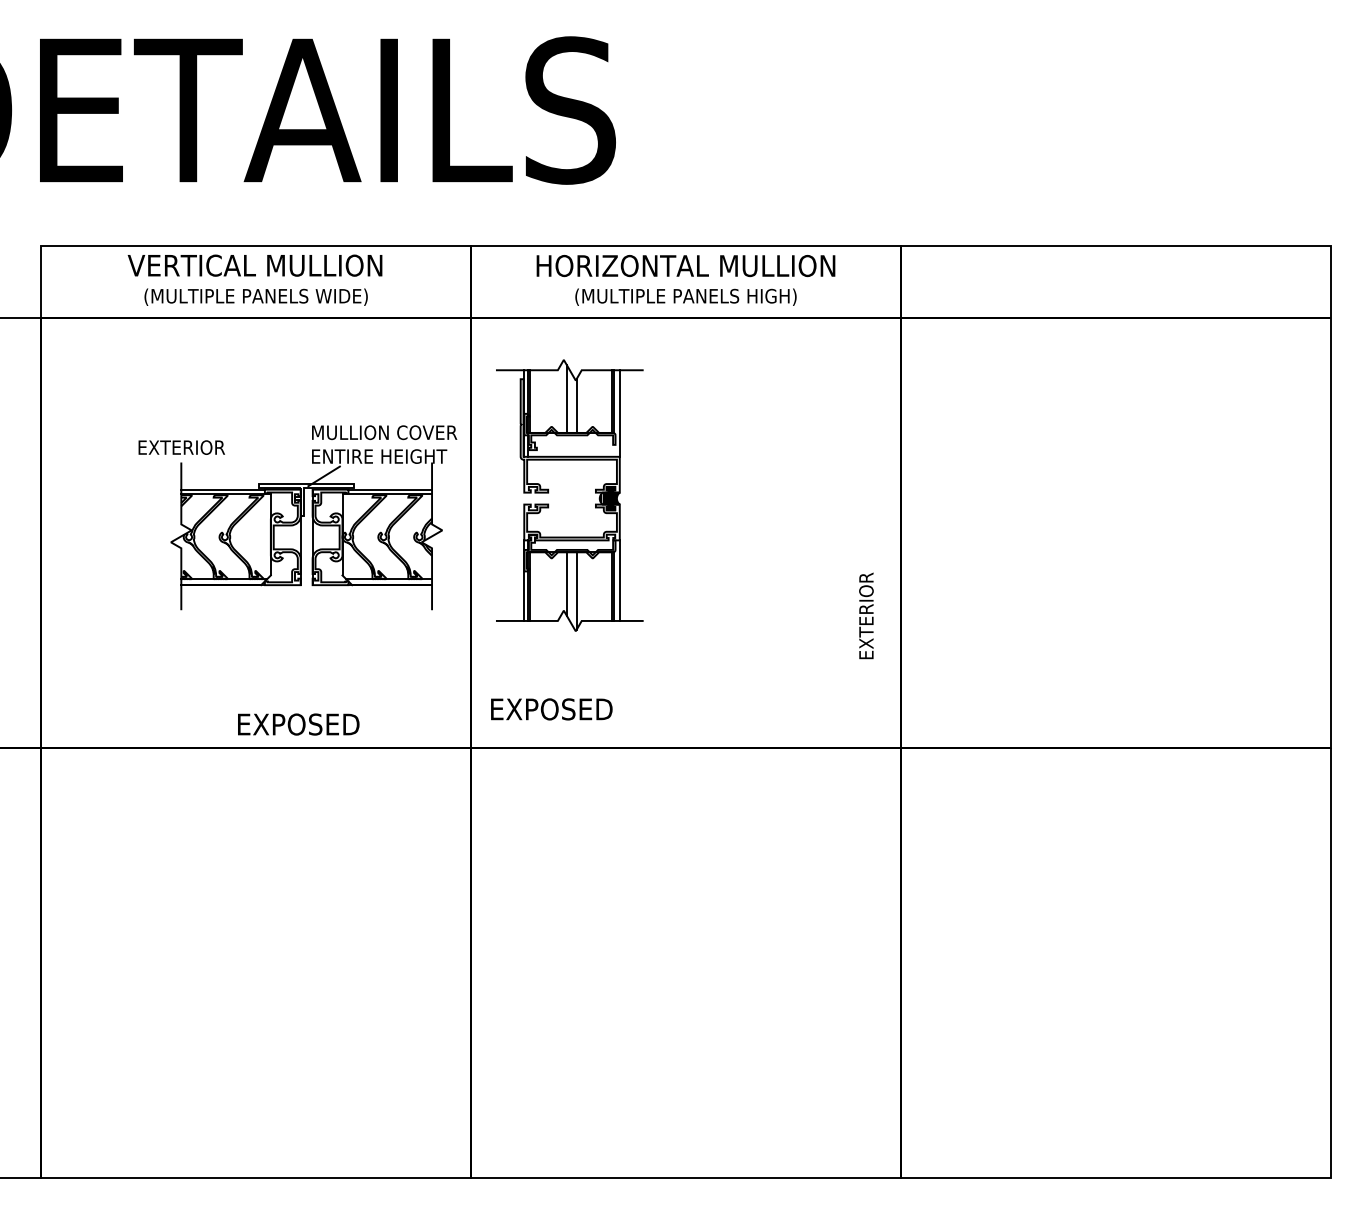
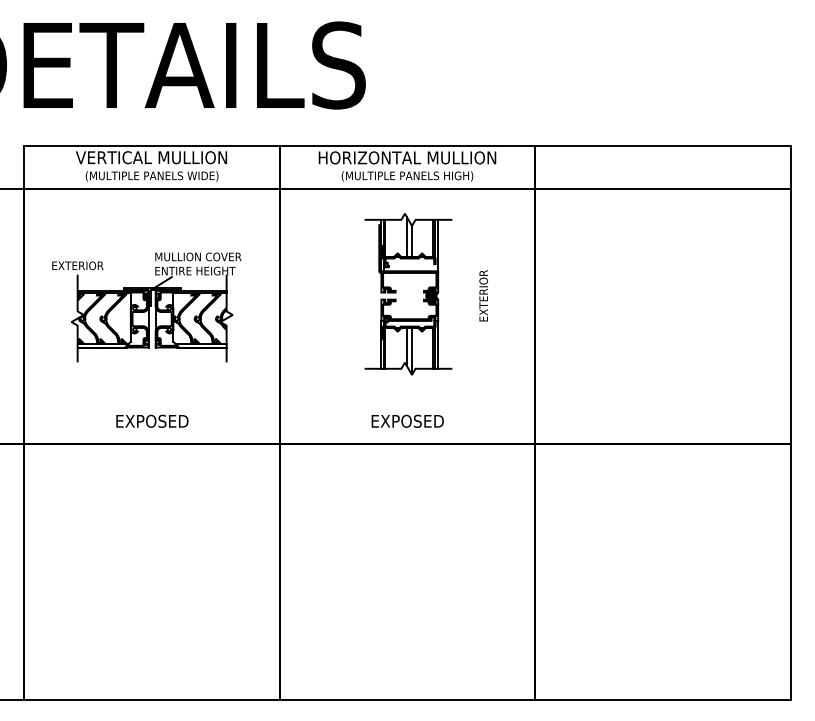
part: (549, 494) -> (396, 293), moved
part: (297, 517) -> (146, 307), moved
text: (866, 615) -> (483, 295), moved
text: (551, 707) -> (407, 420), moved
text: (298, 723) -> (152, 420), moved

